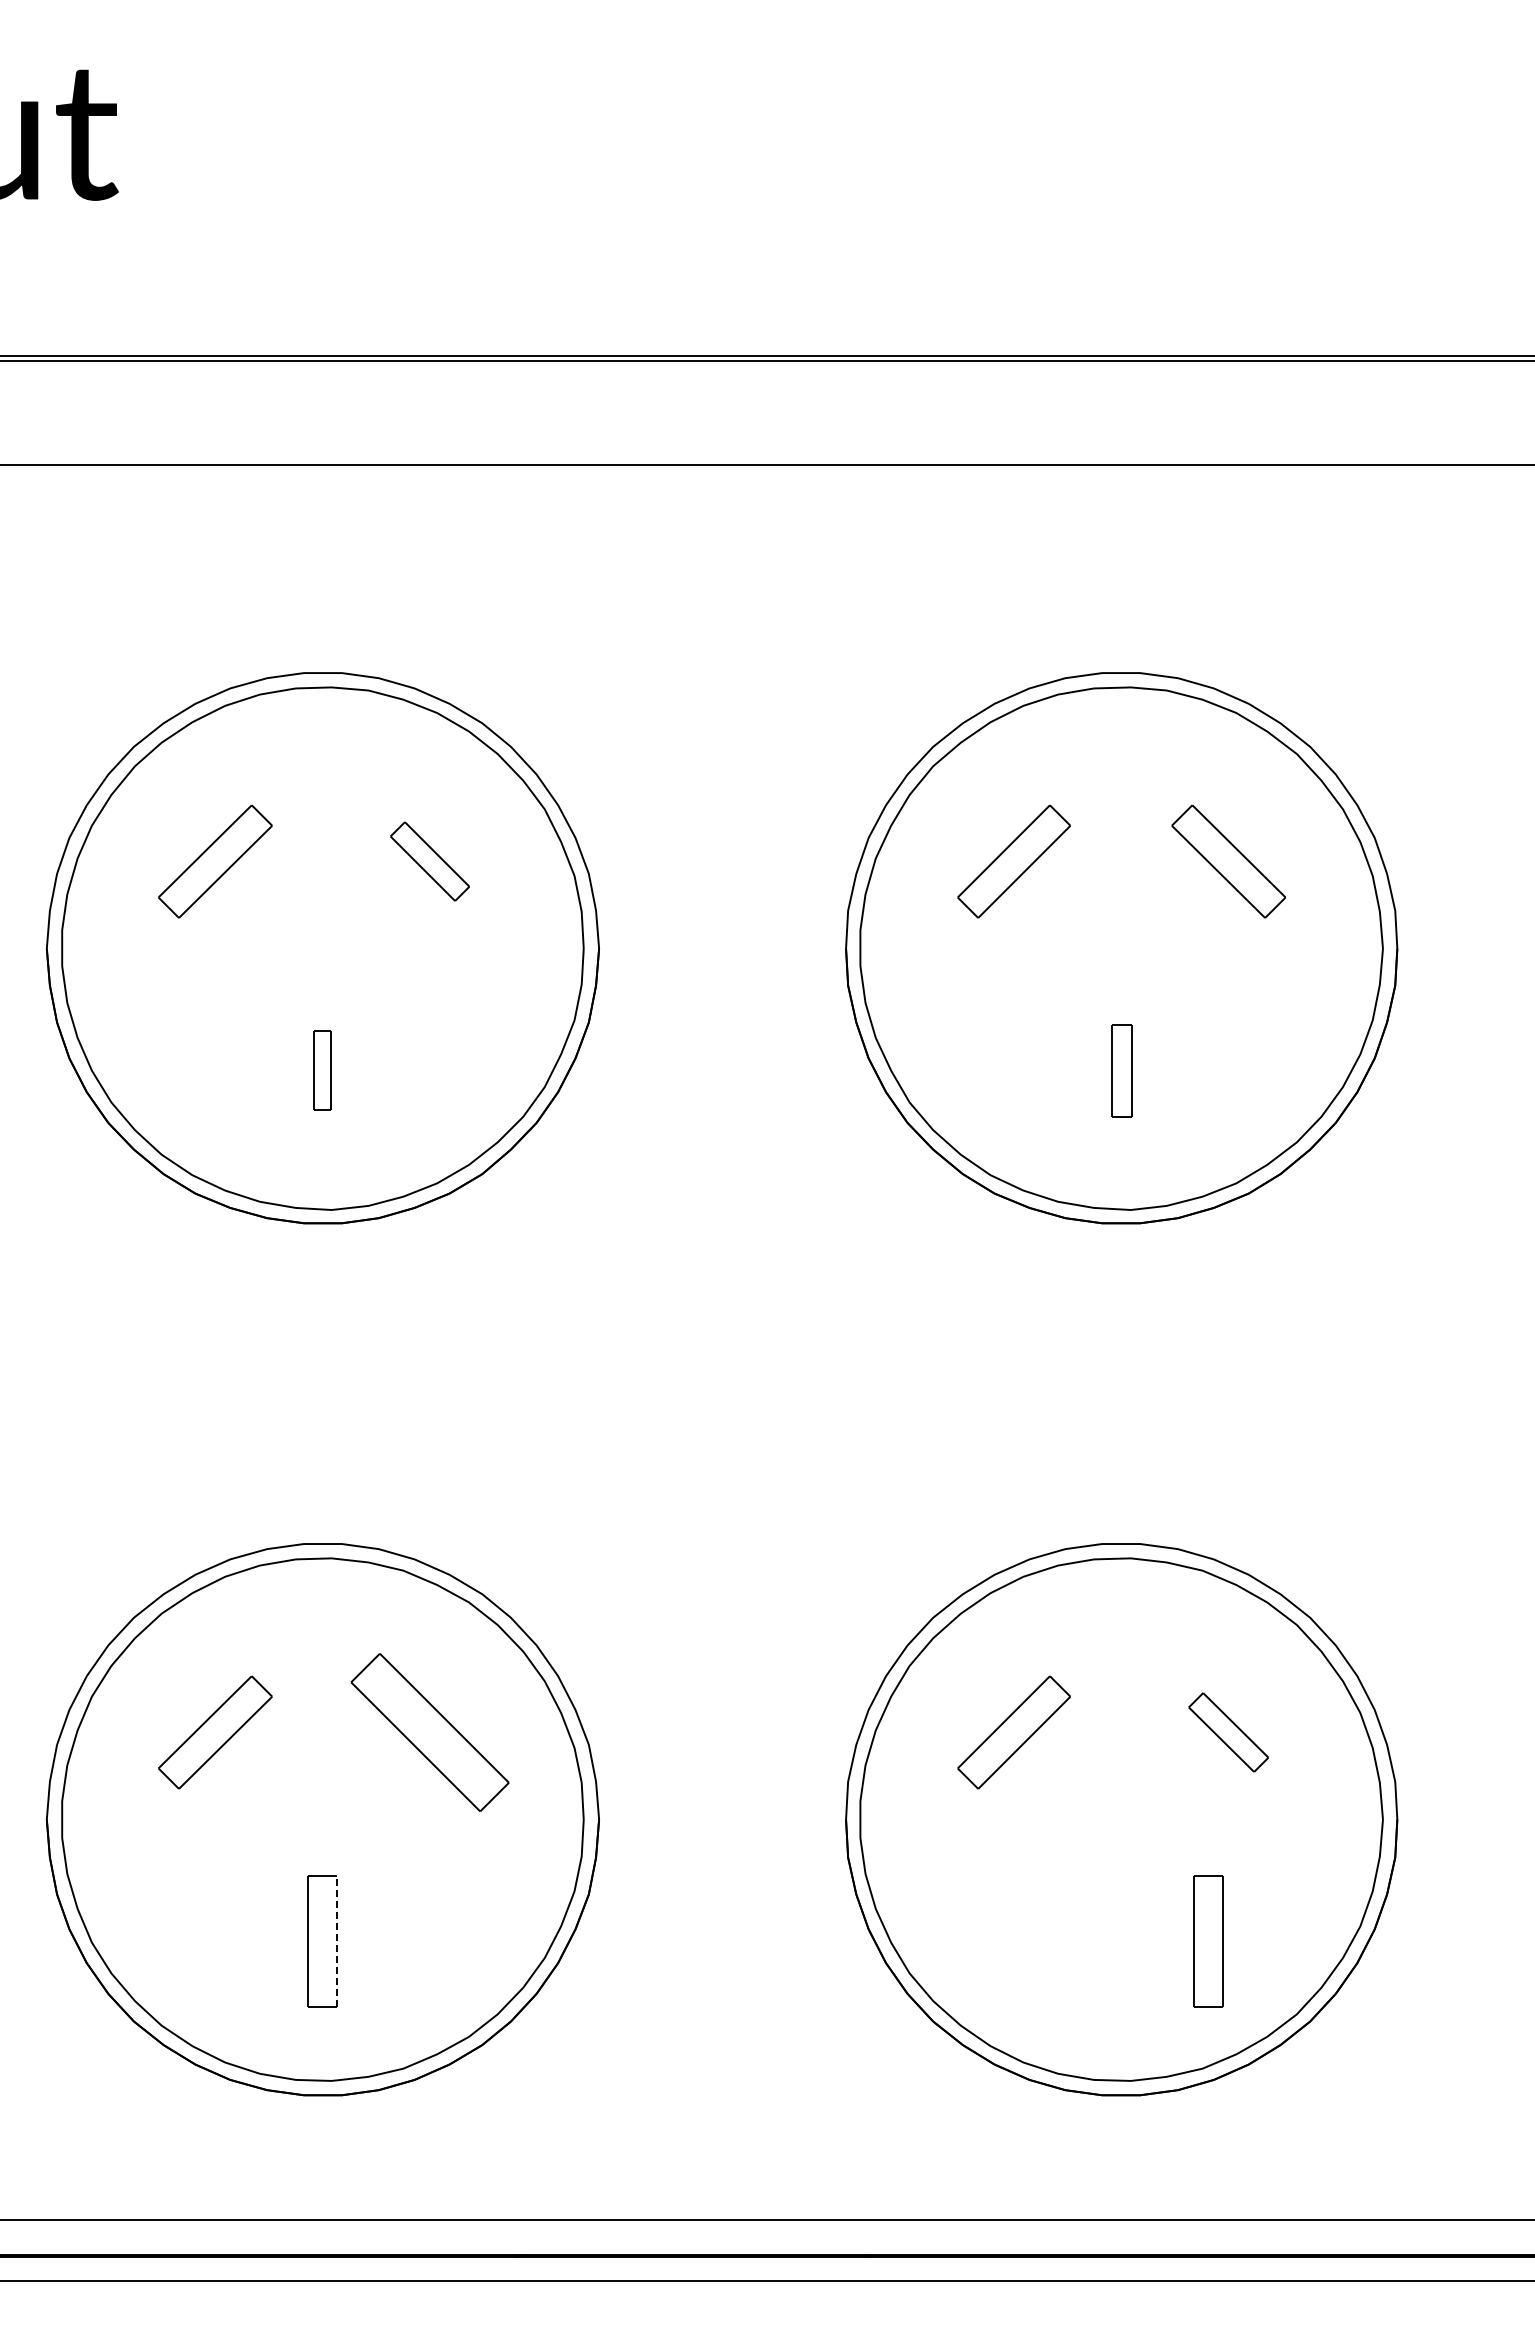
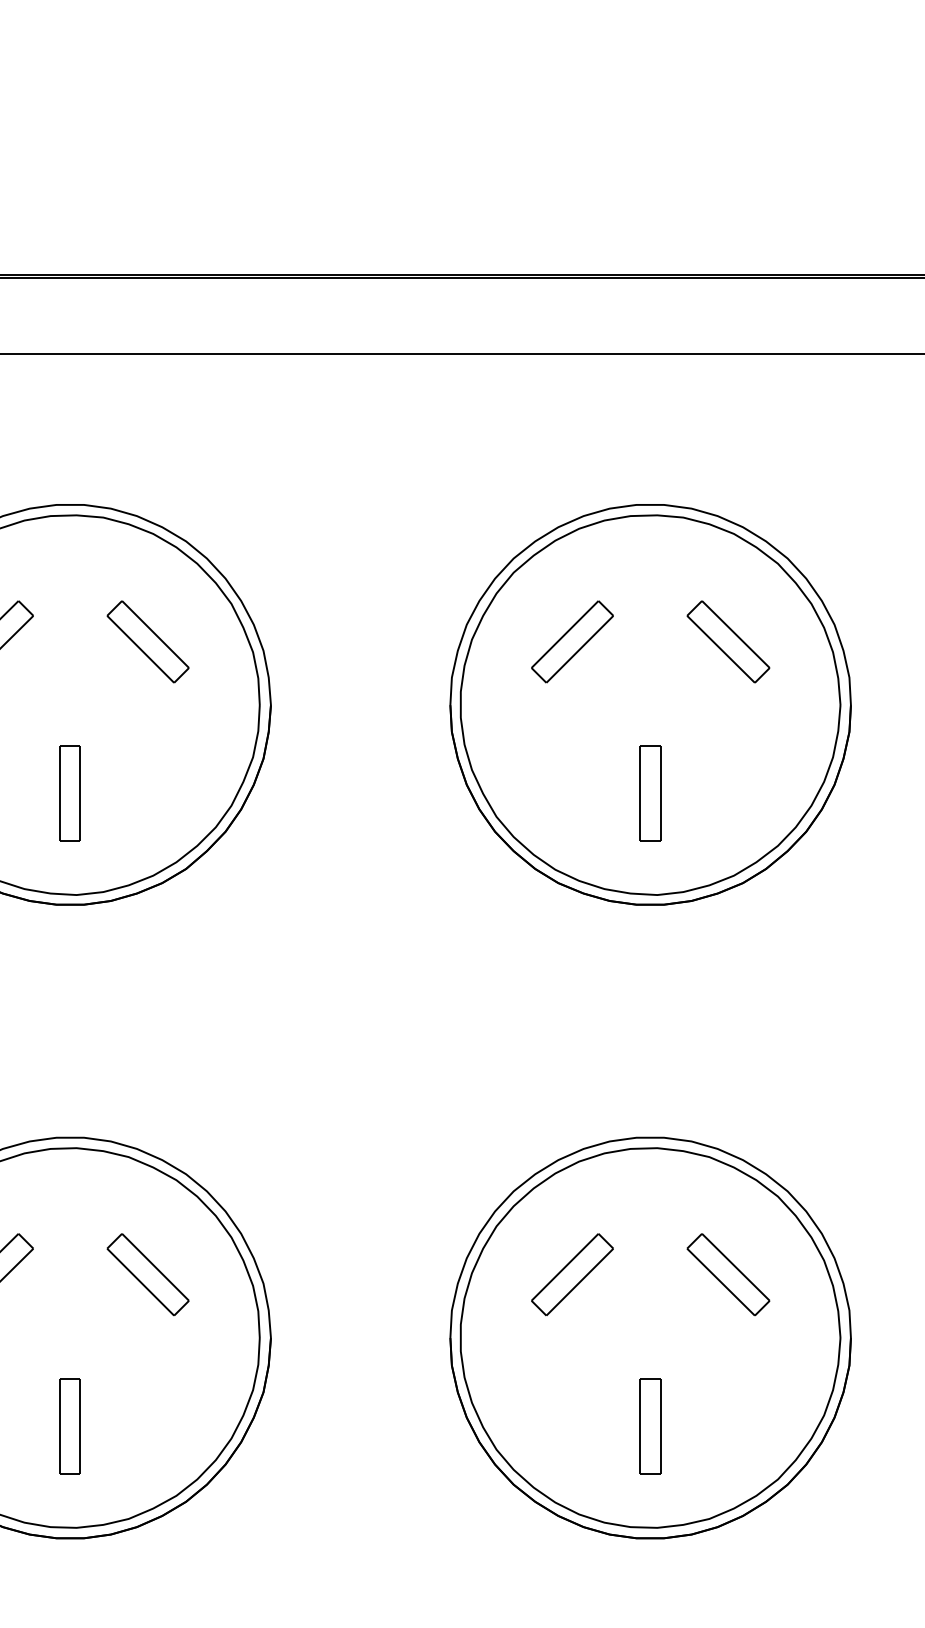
part: (429, 861) -> (147, 641), size x1.43
part: (322, 1070) -> (69, 793), size x1.67
part: (1121, 1070) -> (650, 793), size x1.43
part: (429, 1732) -> (147, 1274), size x0.71
part: (1228, 1732) -> (728, 1274), size x1.43
line: (336, 1941) -> (80, 1426), dashed -> solid
part: (1208, 1941) -> (650, 1426), moved

